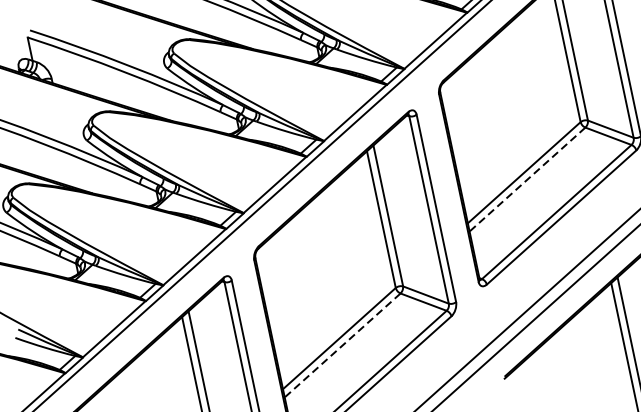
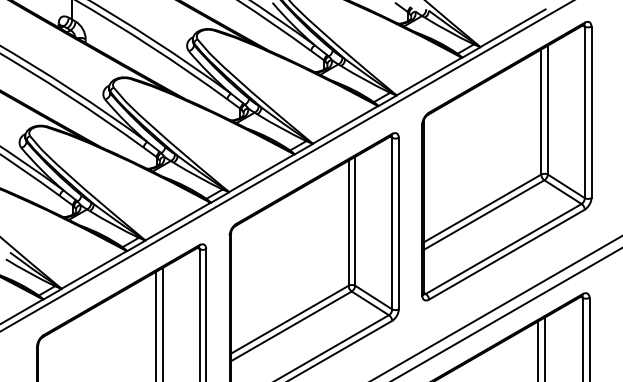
line: (528, 179) -> (484, 215), dashed -> solid
line: (342, 345) -> (291, 326), dashed -> solid

